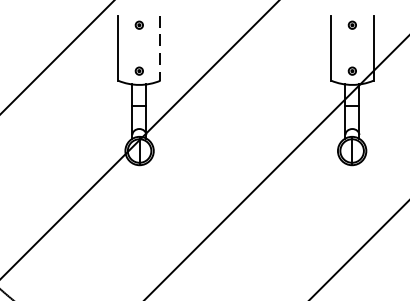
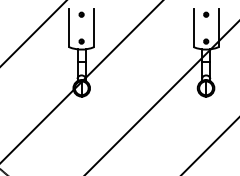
line: (159, 48) -> (93, 28), dashed -> solid

